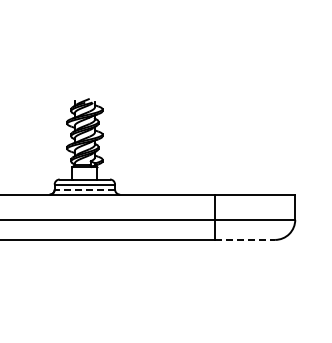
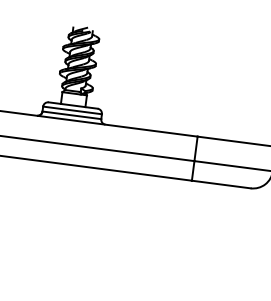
line: (84, 189) -> (71, 115), dashed -> solid
line: (245, 239) -> (221, 184), dashed -> solid

